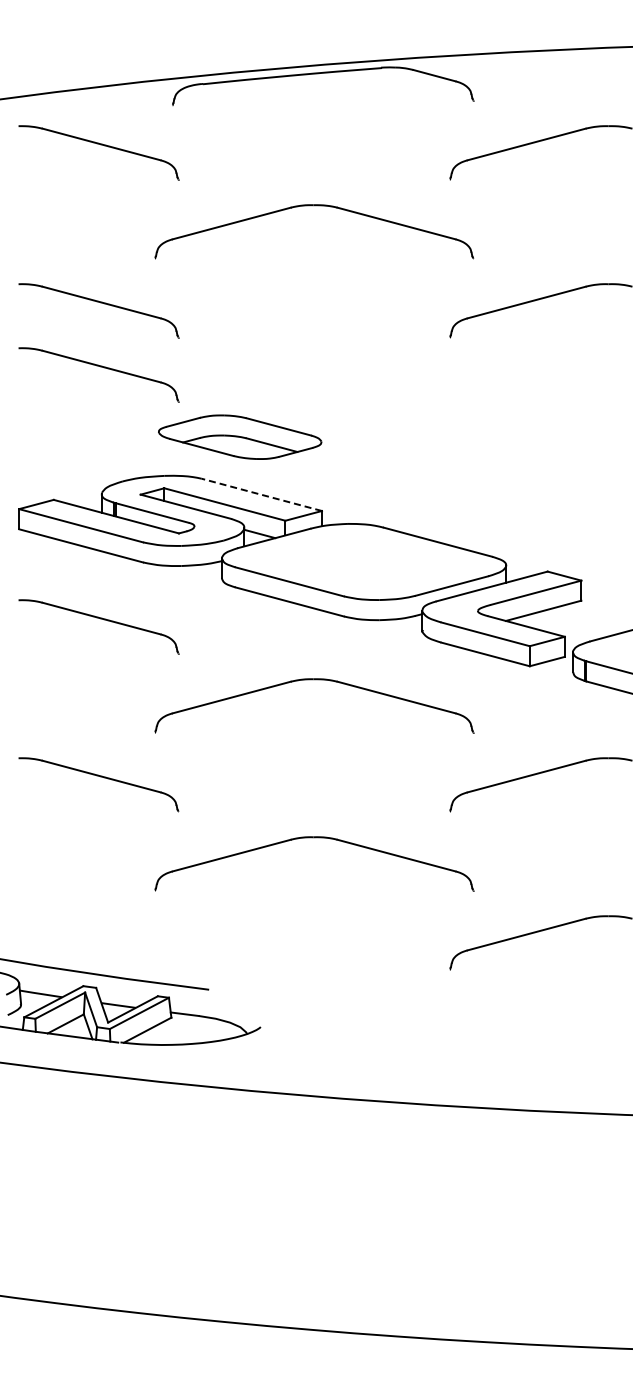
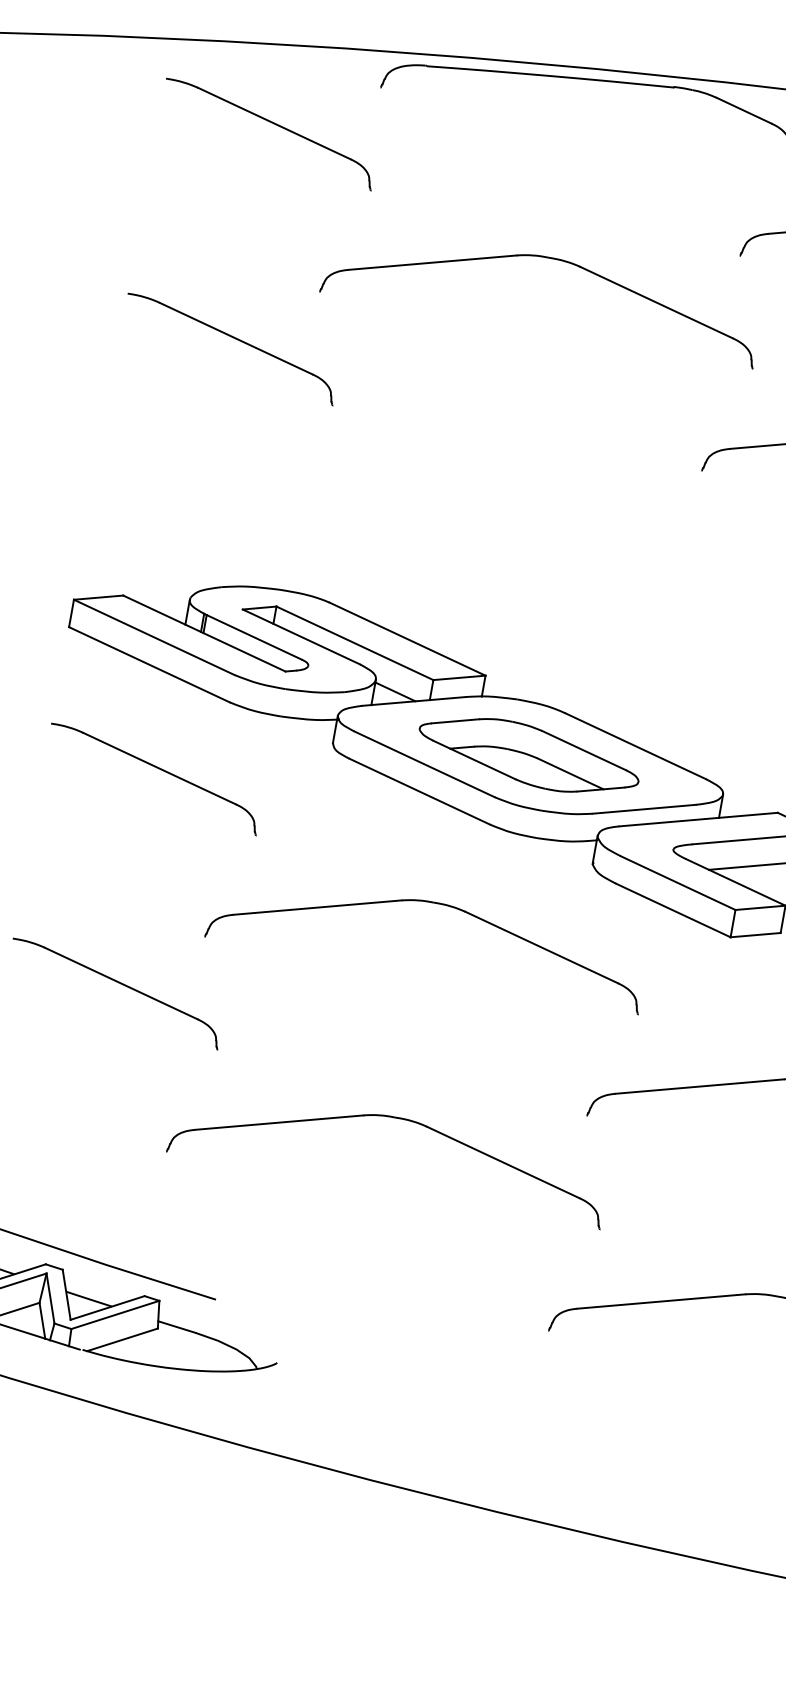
part: (100, 367) -> (218, 426), removed
part: (240, 436) -> (529, 754), moved
line: (261, 494) -> (407, 638), dashed -> solid

